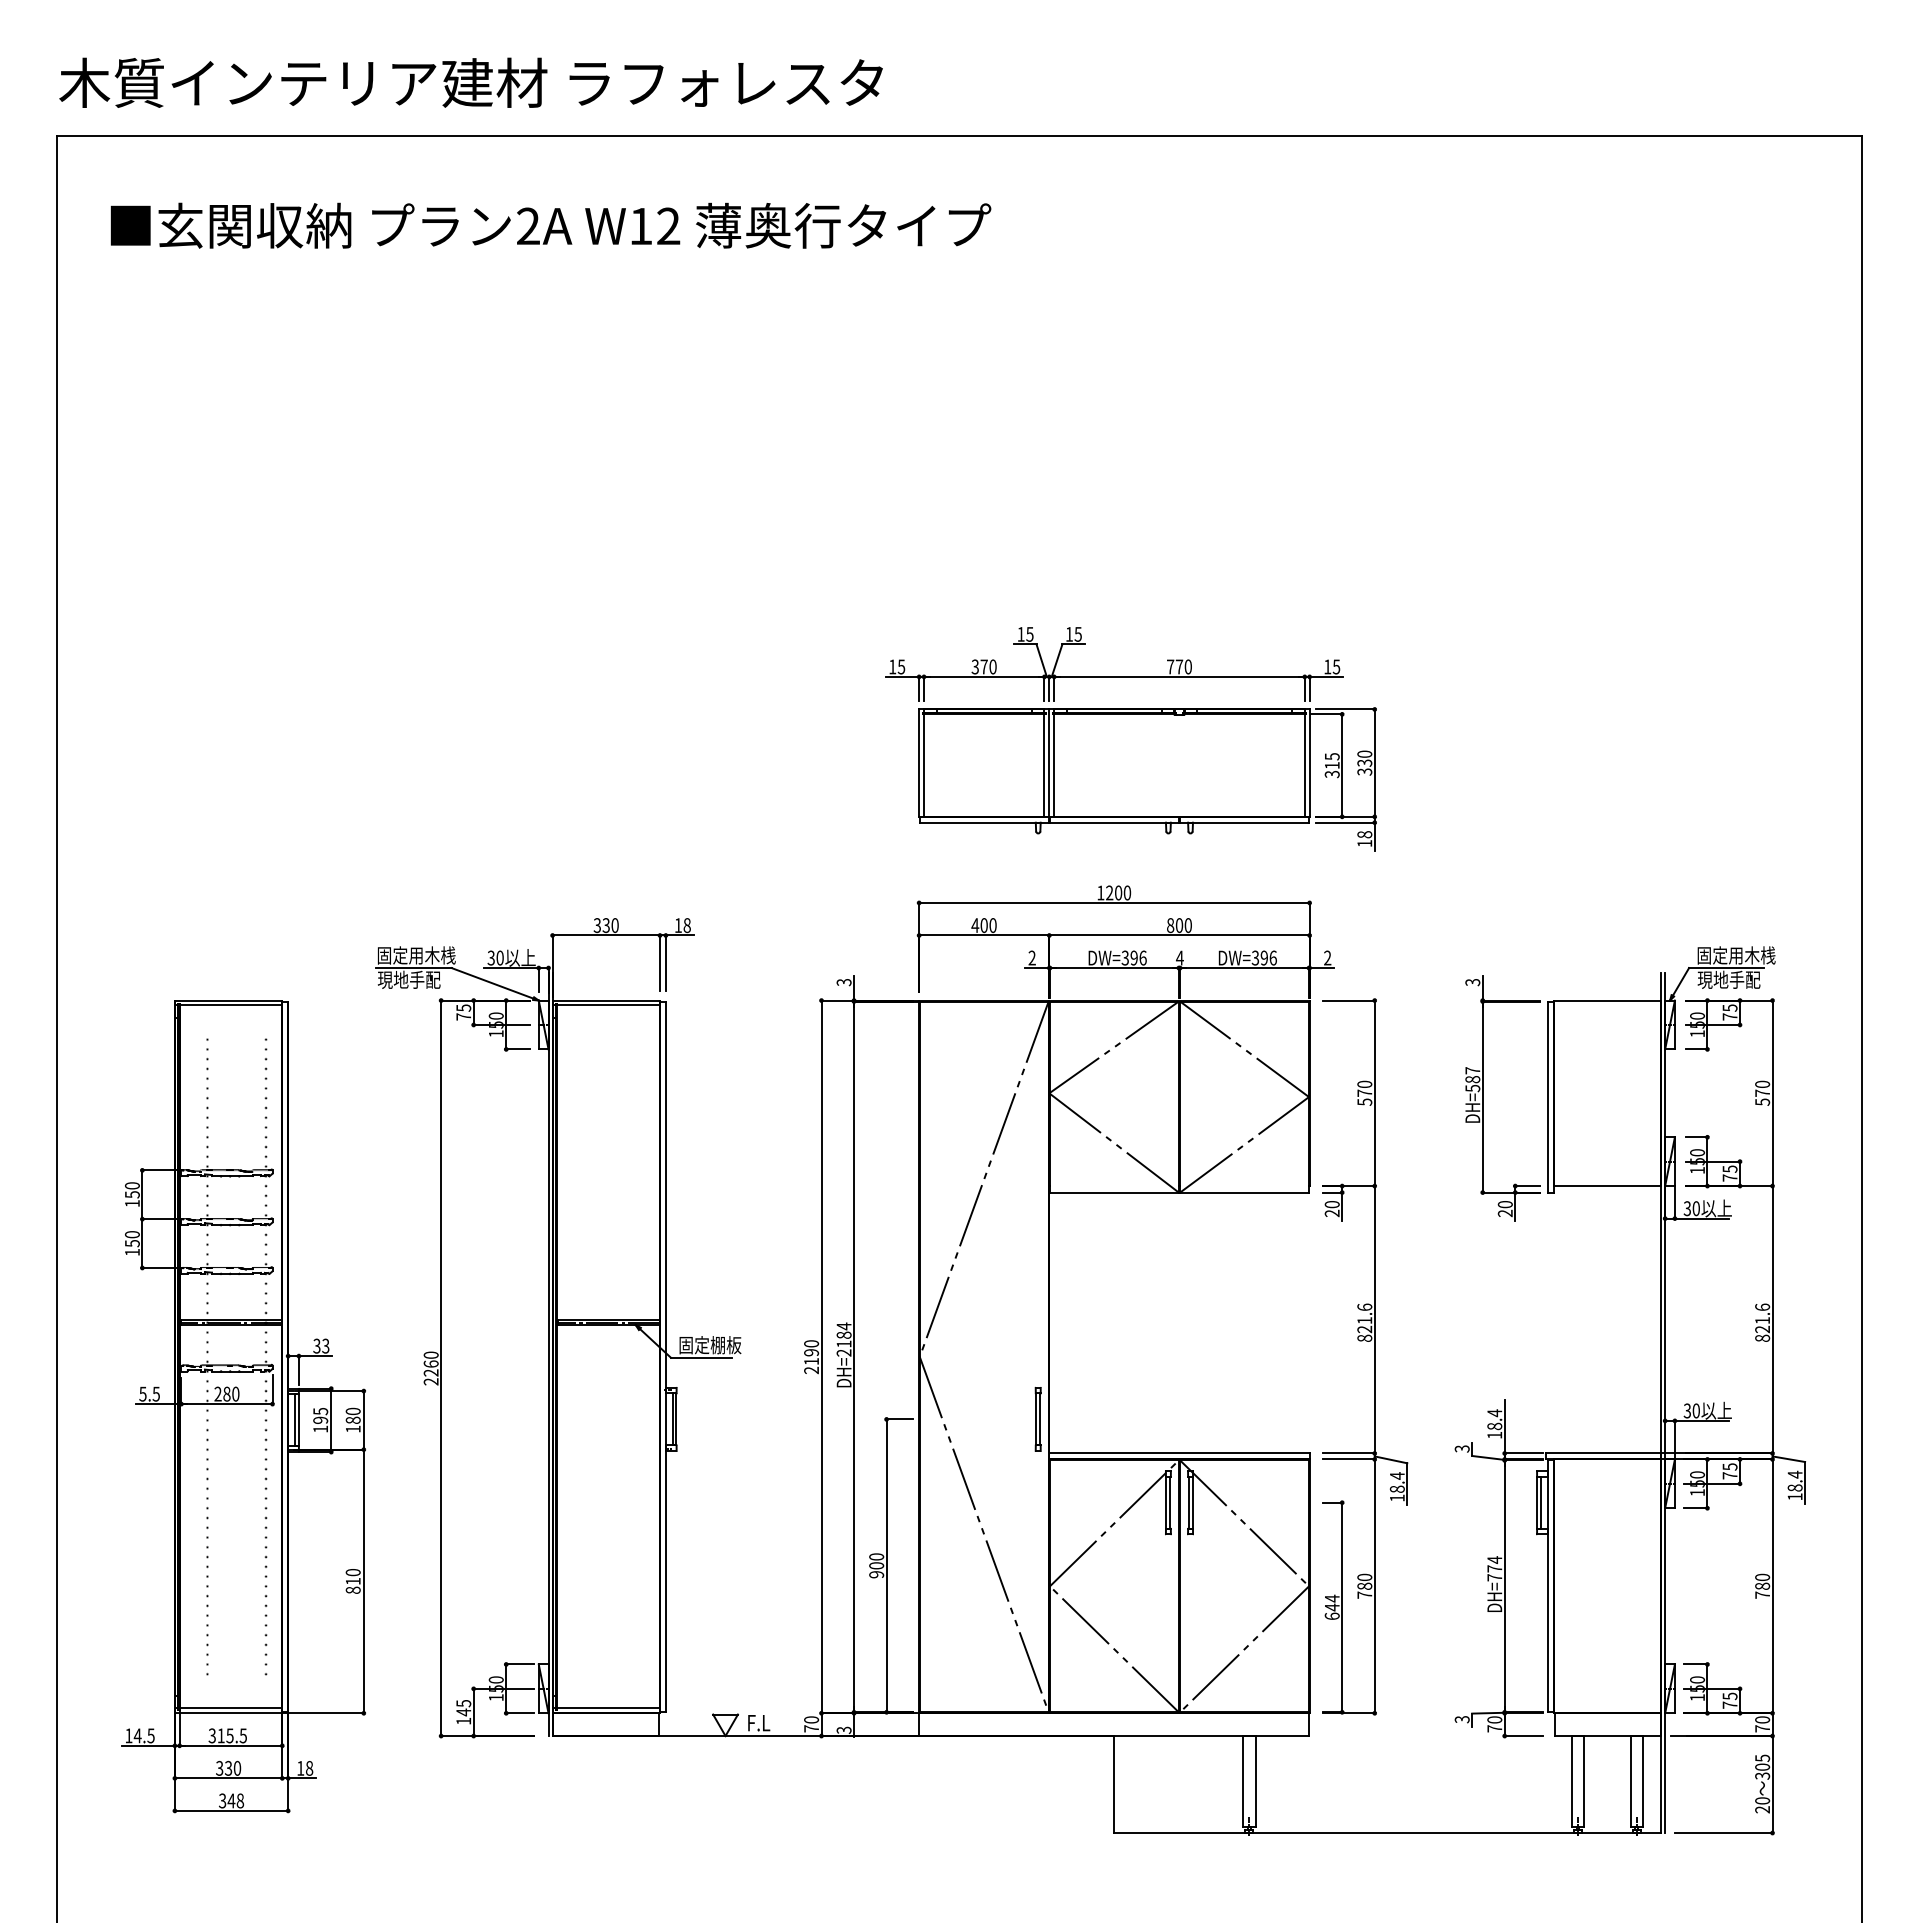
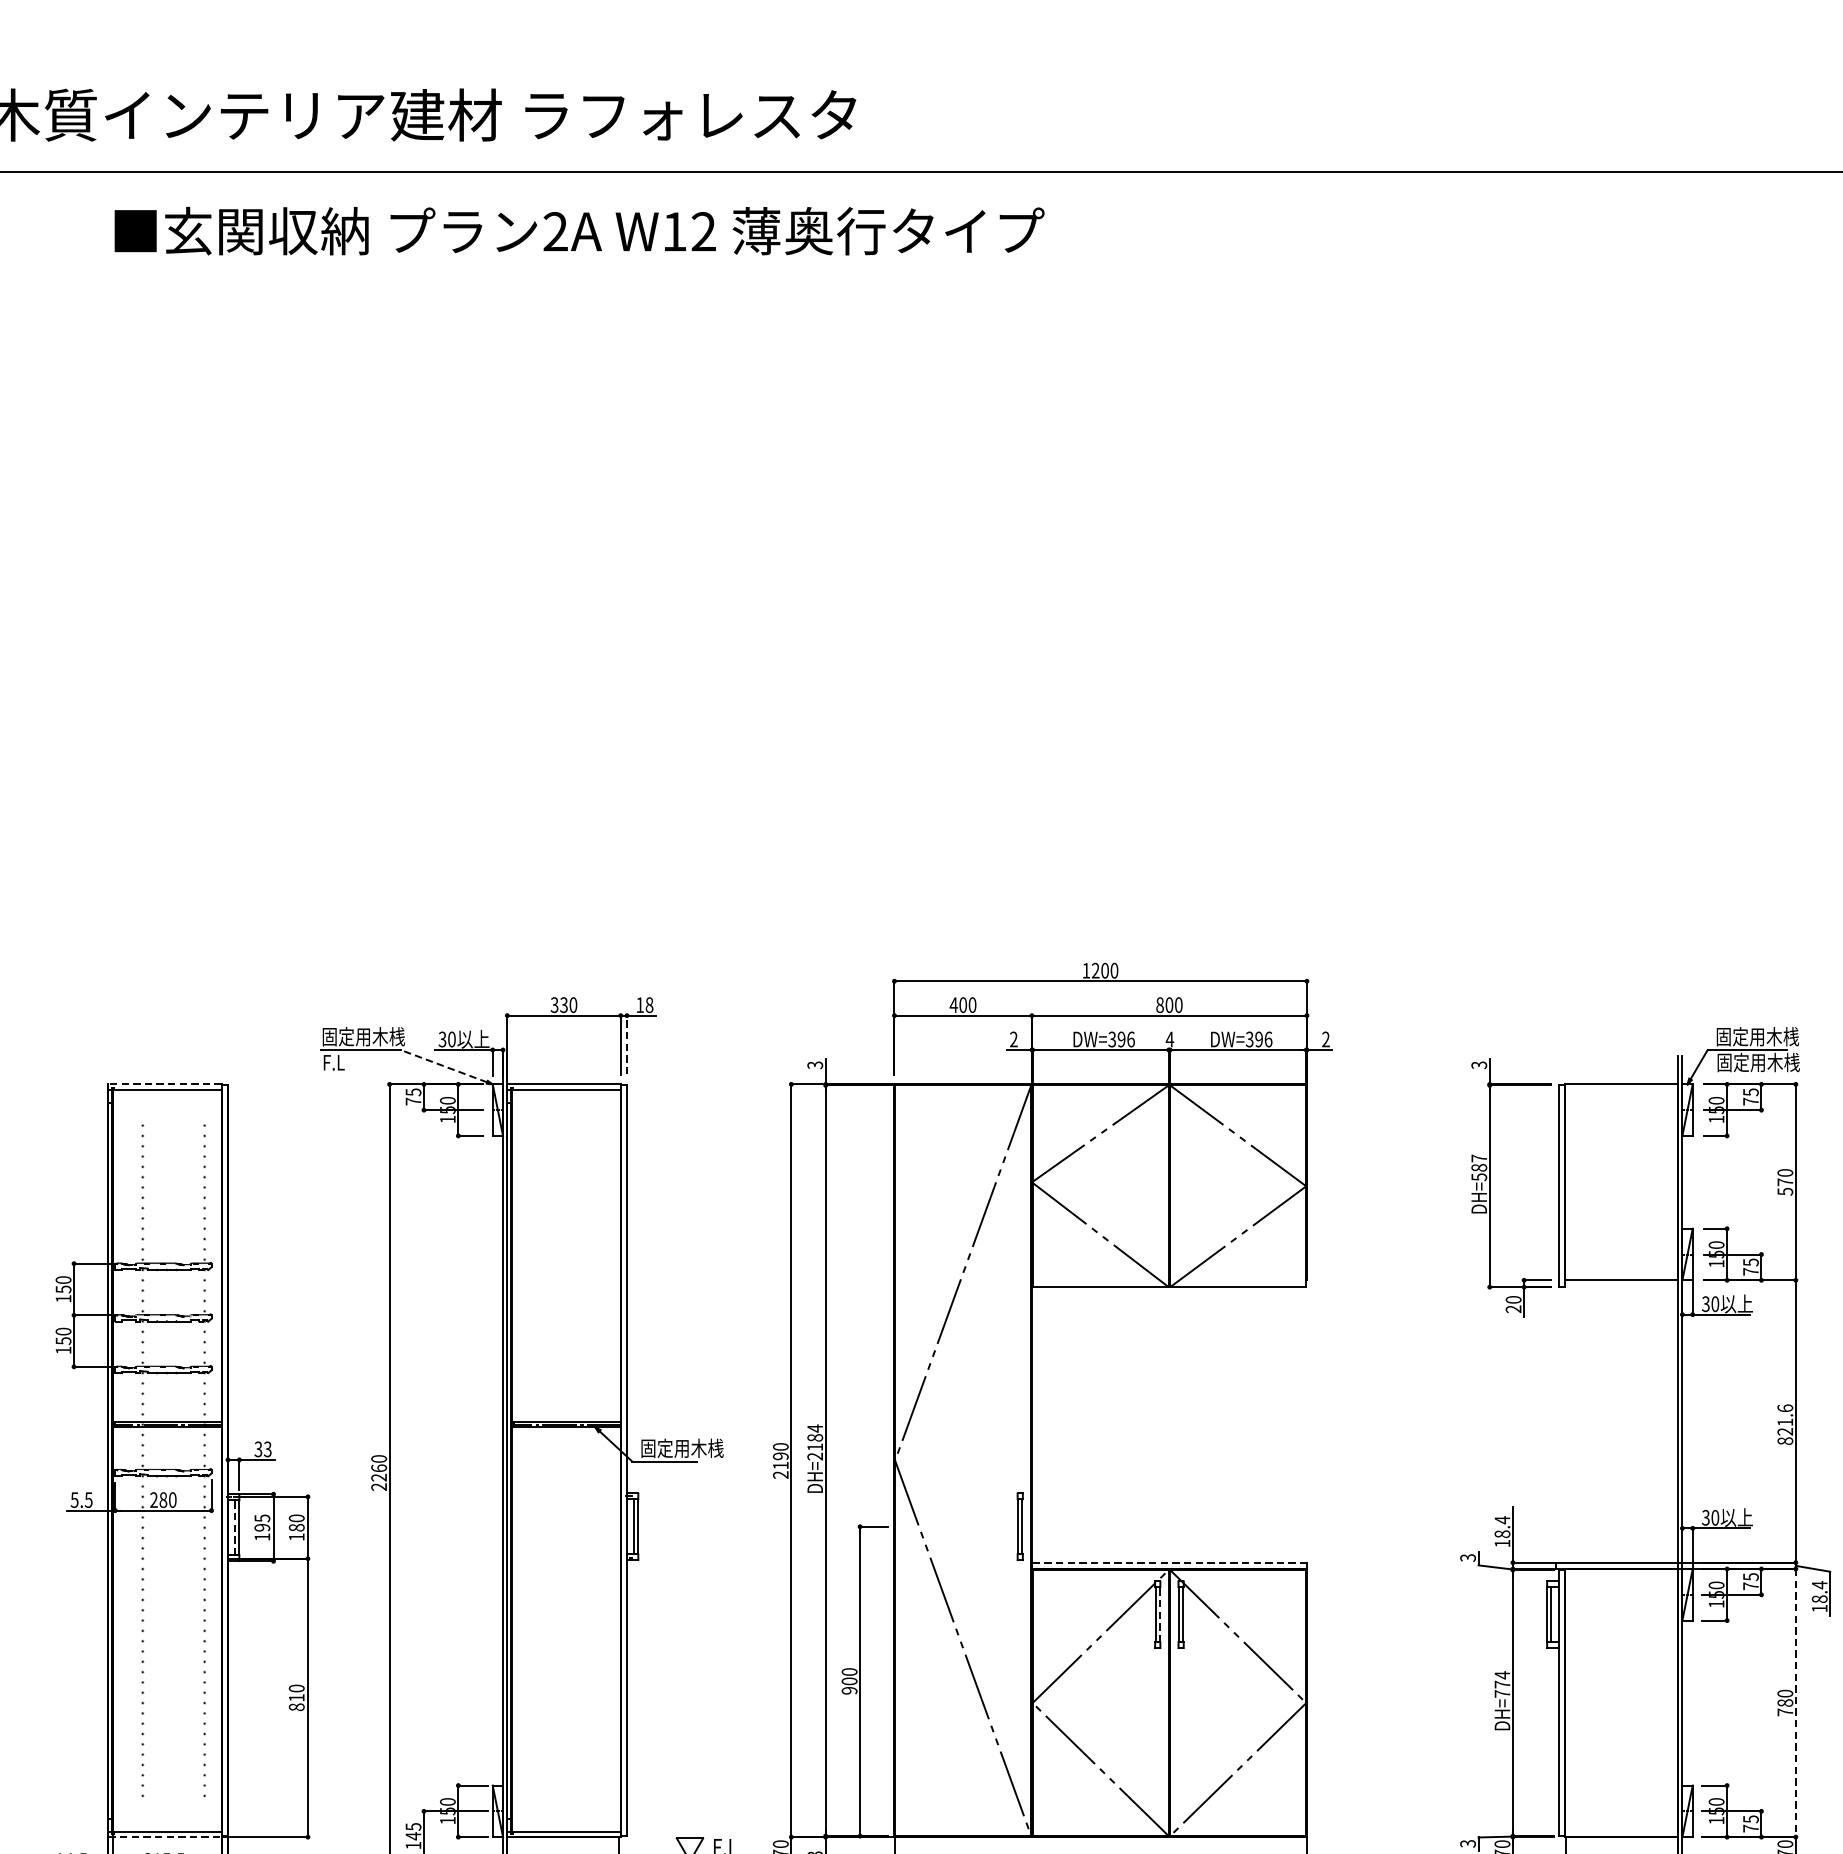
text: (550, 225) -> (579, 230), moved
part: (1130, 739) -> (1117, 808), removed
line: (665, 963) -> (626, 1045), solid -> dashed
text: (408, 979) -> (355, 1062), 現地手配 -> F.L
text: (1736, 979) -> (1757, 1062), 現地手配 -> 固定用木桟
line: (492, 983) -> (443, 1066), solid -> dashed
line: (228, 1000) -> (165, 1084), solid -> dashed
text: (733, 1345) -> (698, 1448), 固定棚板 -> 固定用木桟
part: (1374, 1356) -> (1375, 1460), removed
line: (294, 1419) -> (234, 1526), solid -> dashed
line: (1179, 1453) -> (1169, 1562), solid -> dashed
line: (1170, 1502) -> (1159, 1614), solid -> dashed
line: (1772, 1586) -> (1795, 1703), solid -> dashed
line: (228, 1713) -> (165, 1837), solid -> dashed

